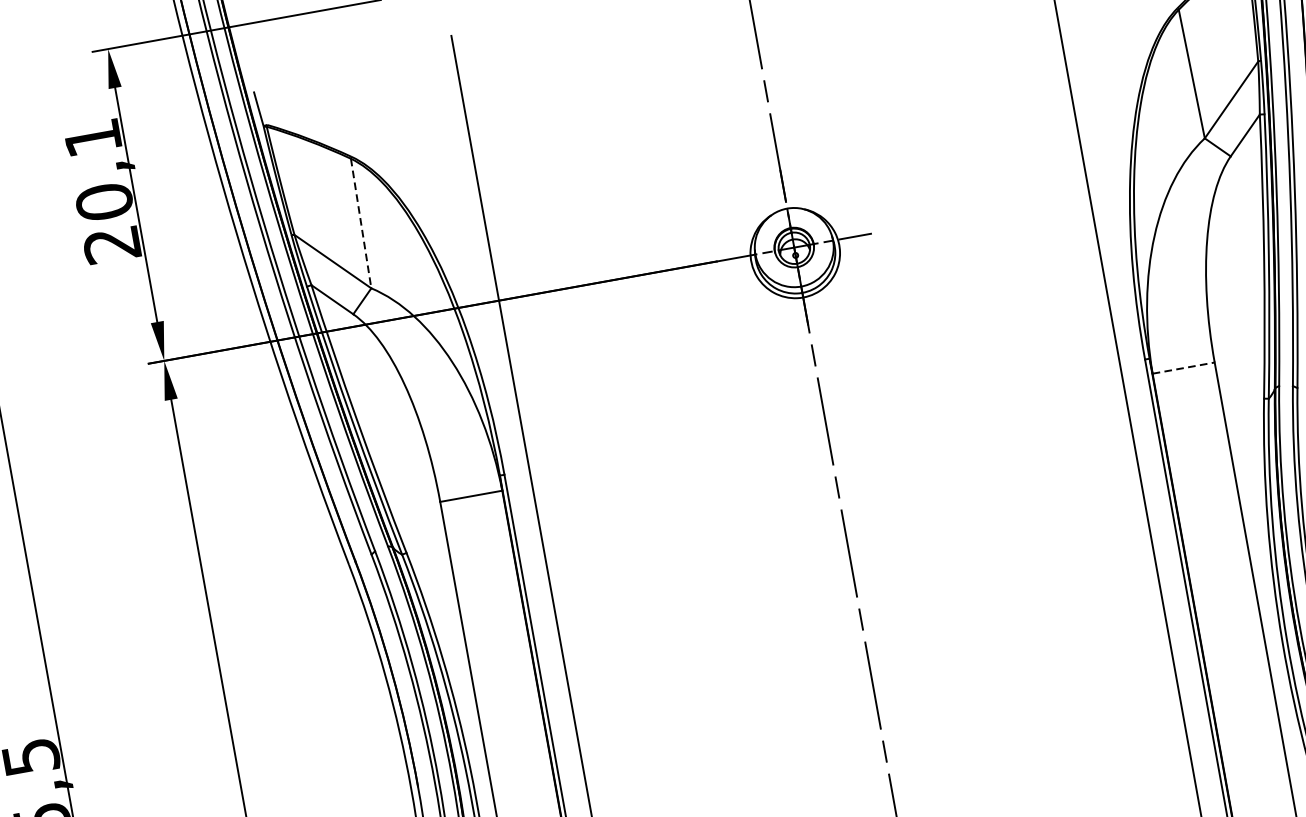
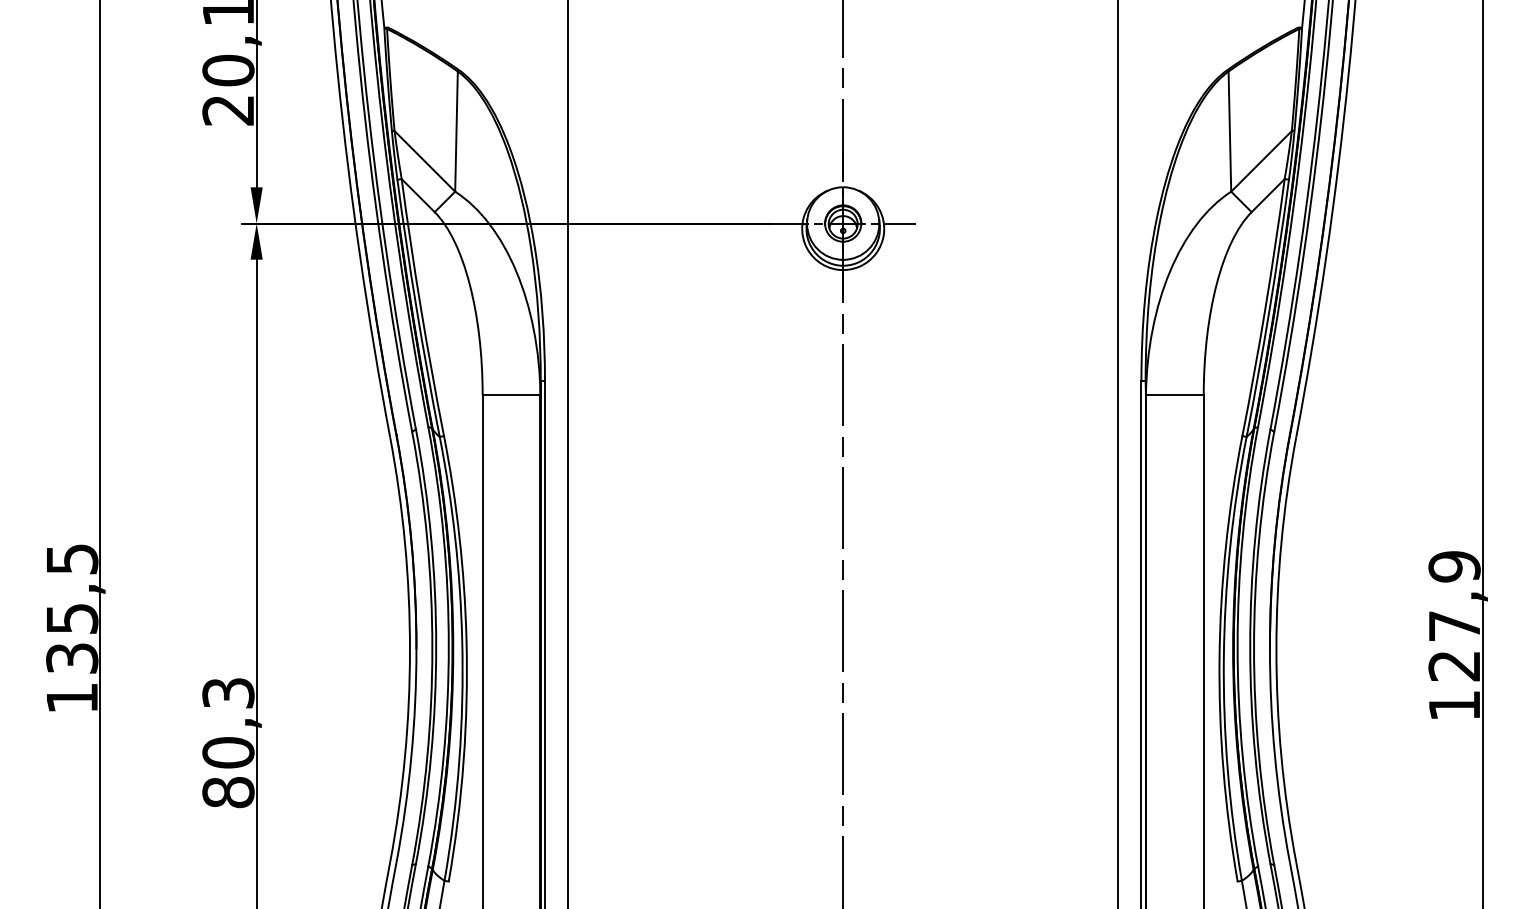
line: (361, 224) -> (456, 132), dashed -> solid
line: (1183, 368) -> (1174, 395), dashed -> solid

